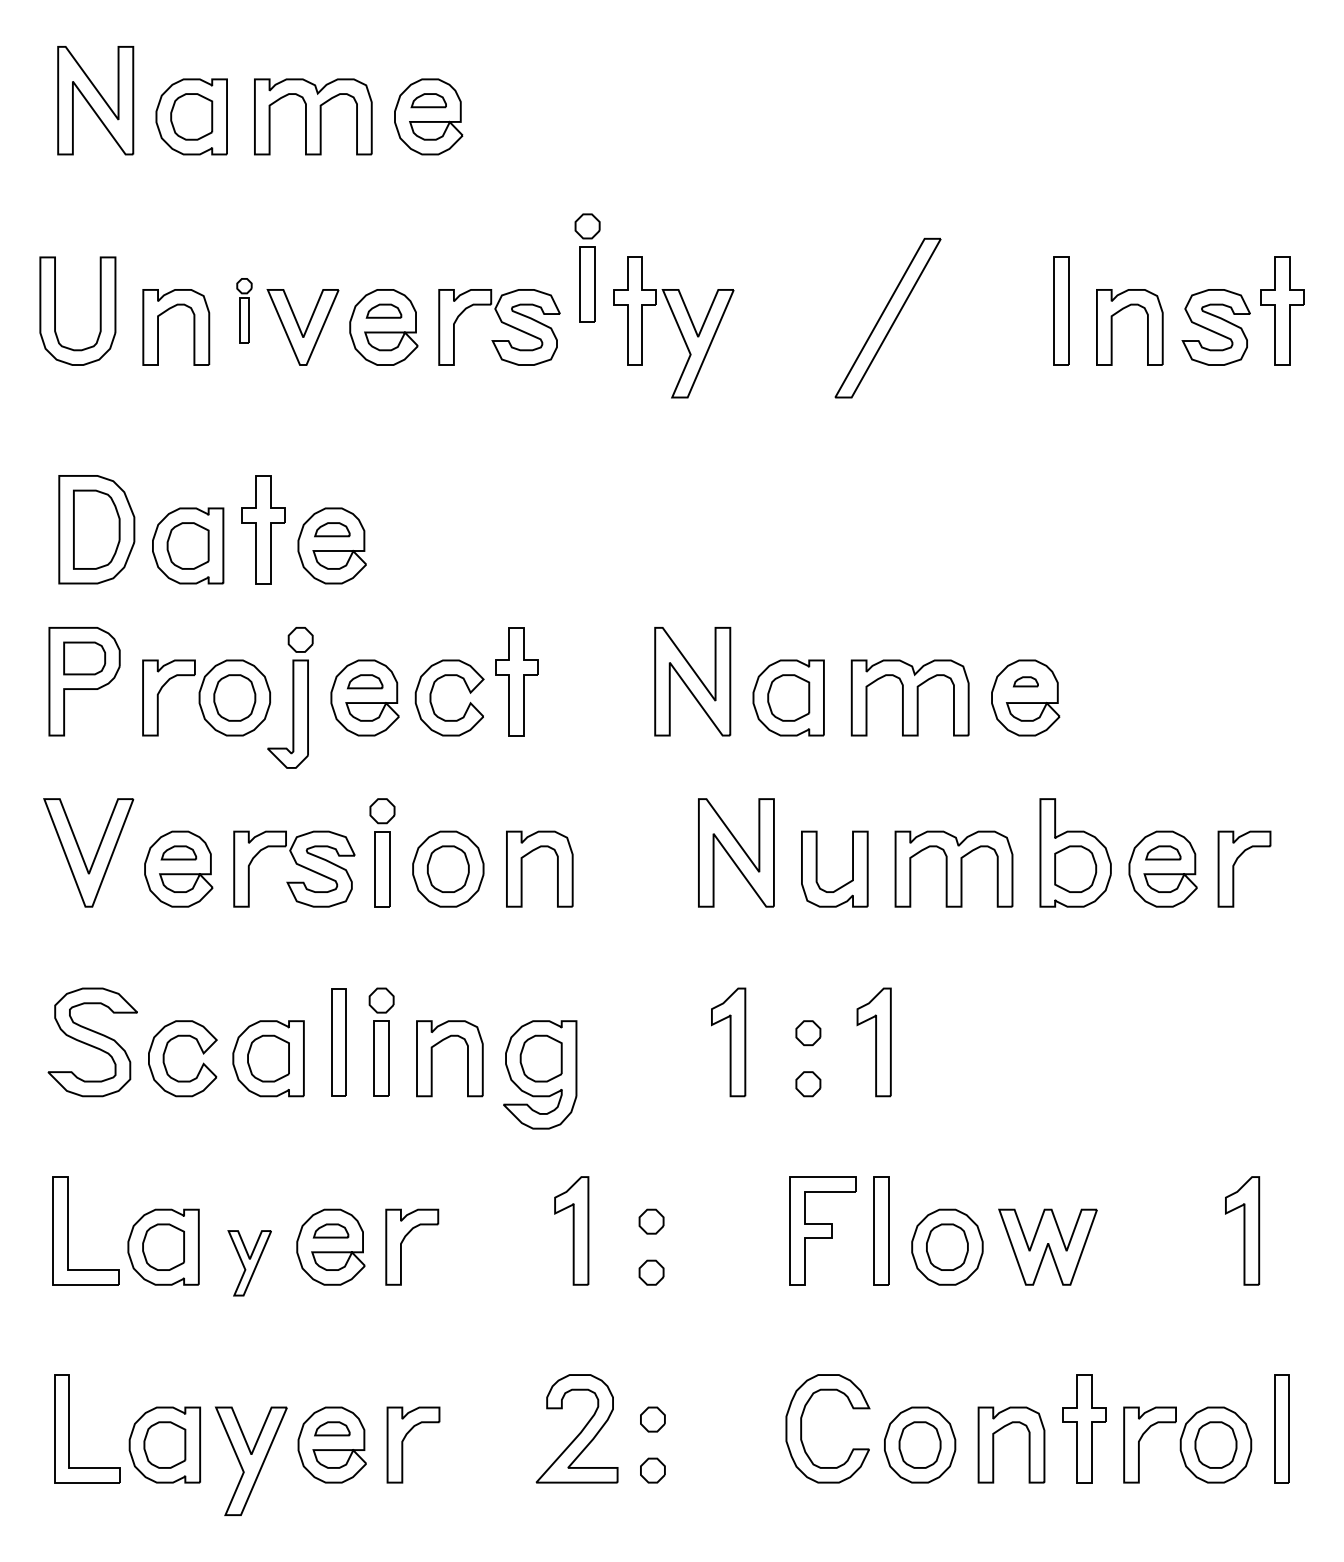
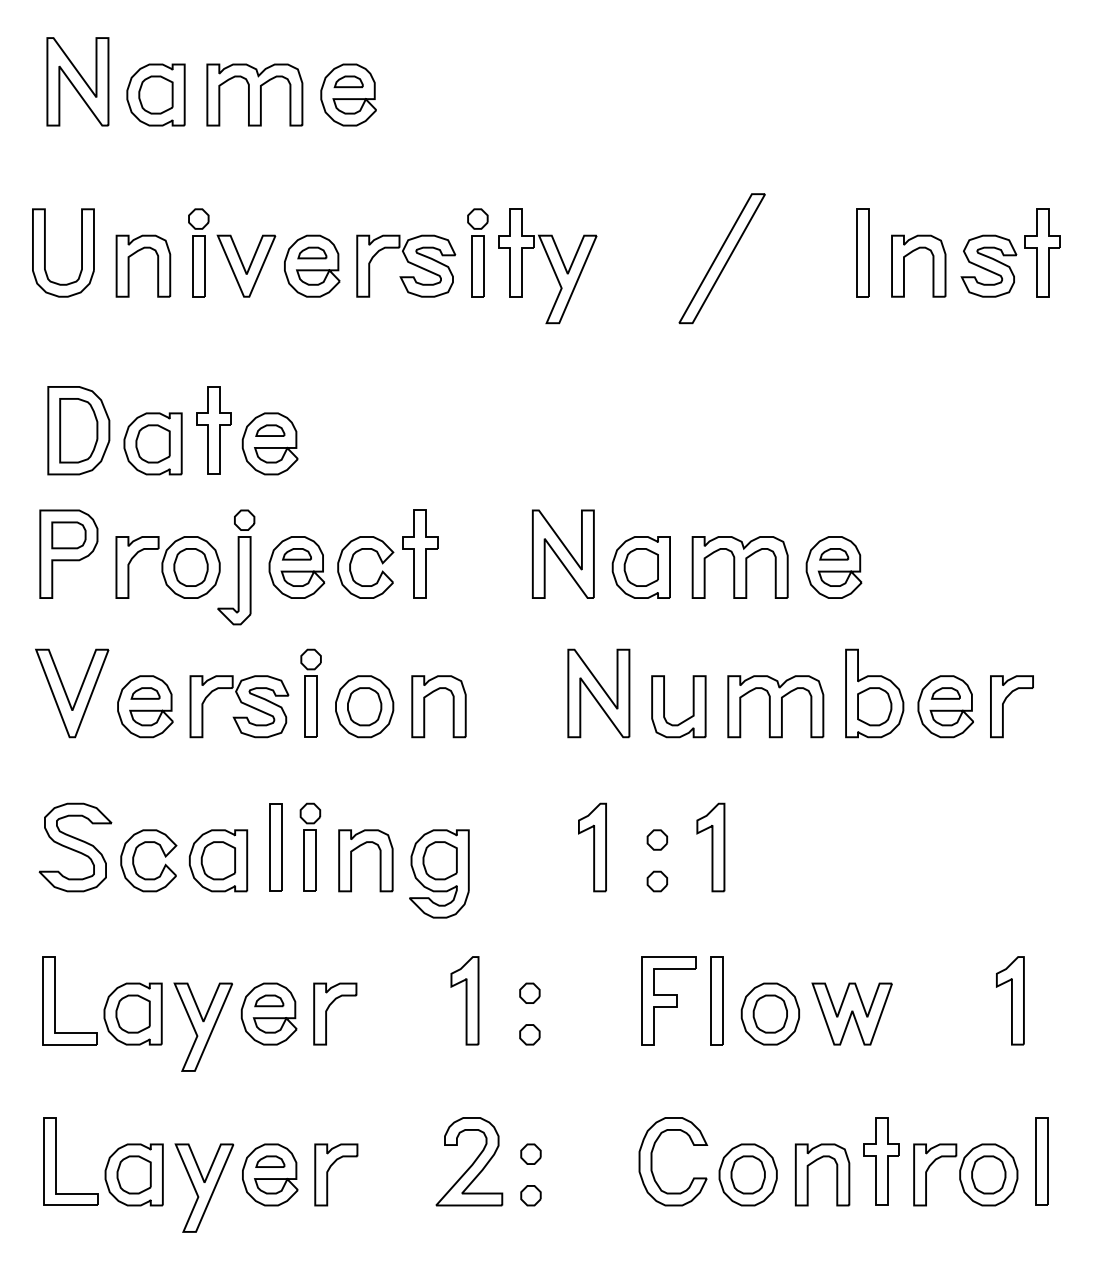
part: (587, 267) -> (477, 252), moved
part: (243, 310) -> (198, 252), size x1.67
part: (1026, 681) -> (834, 554), size x1.43
part: (248, 1262) -> (202, 1026), size x1.67

